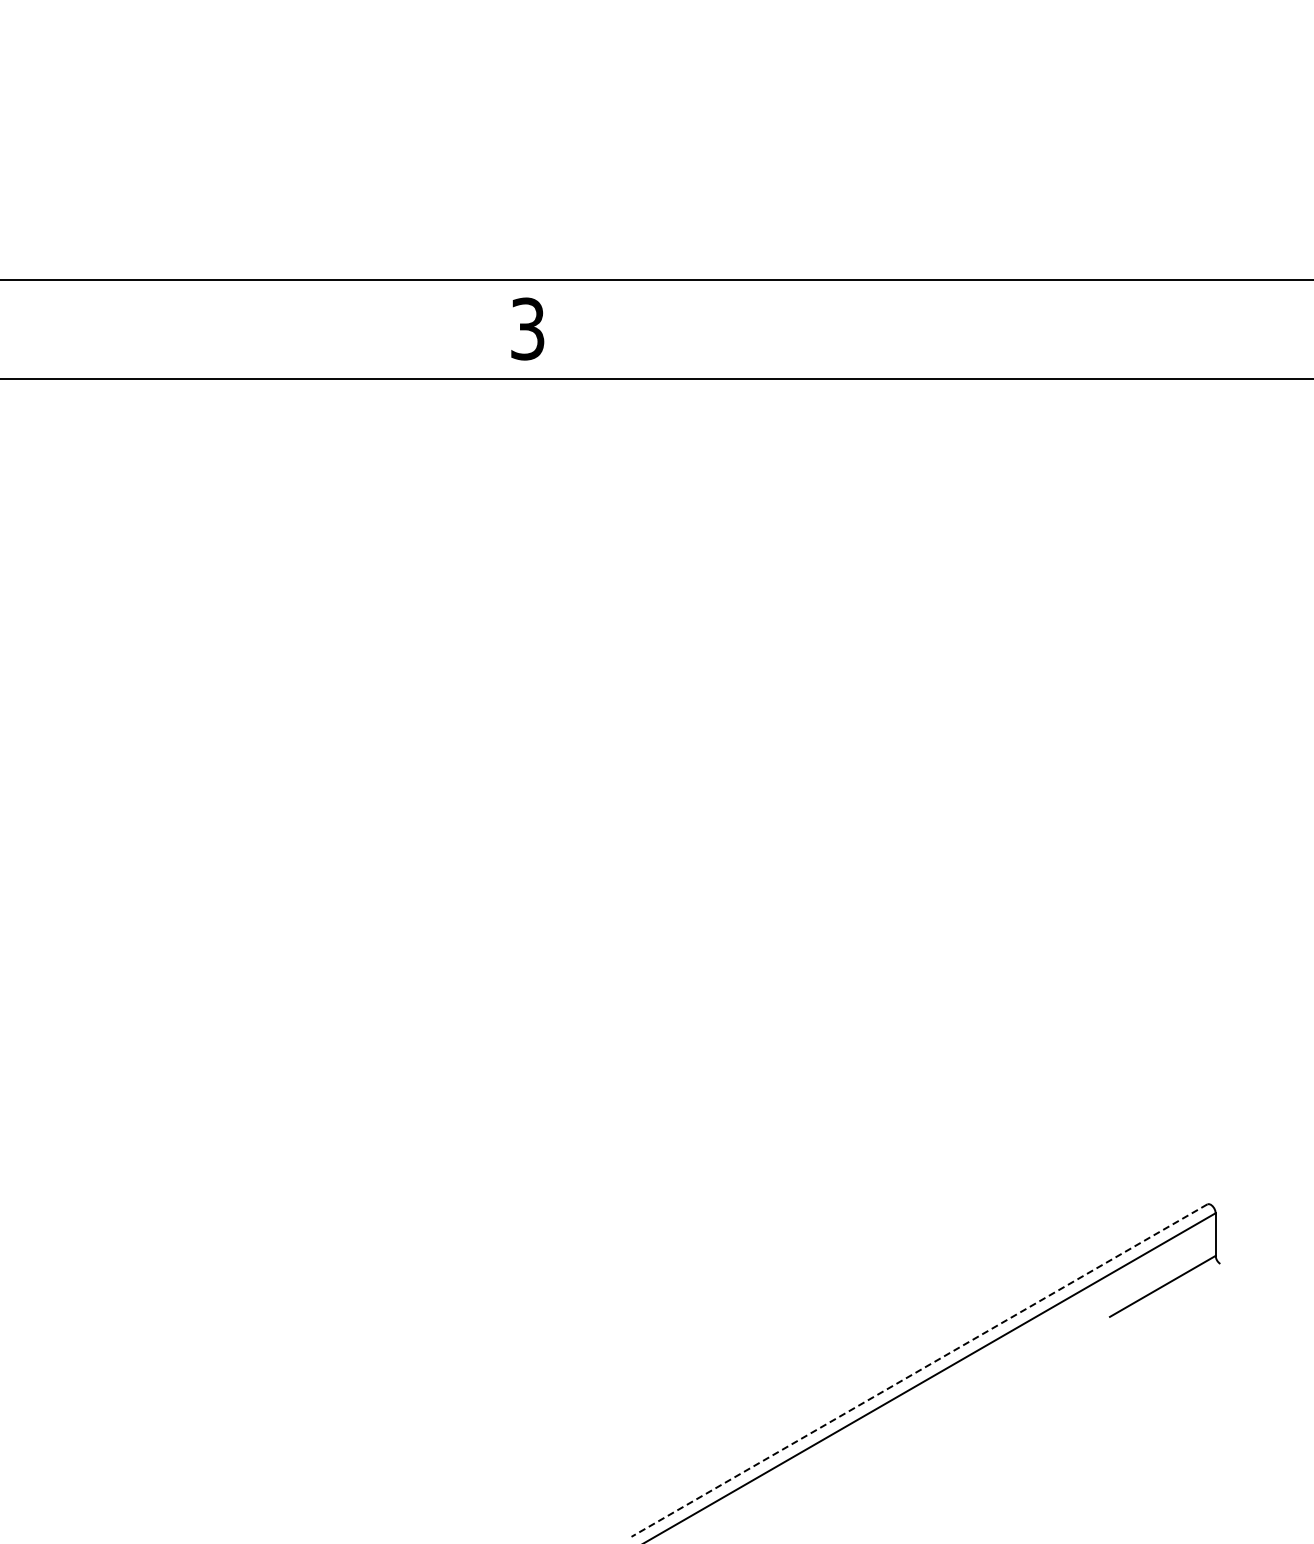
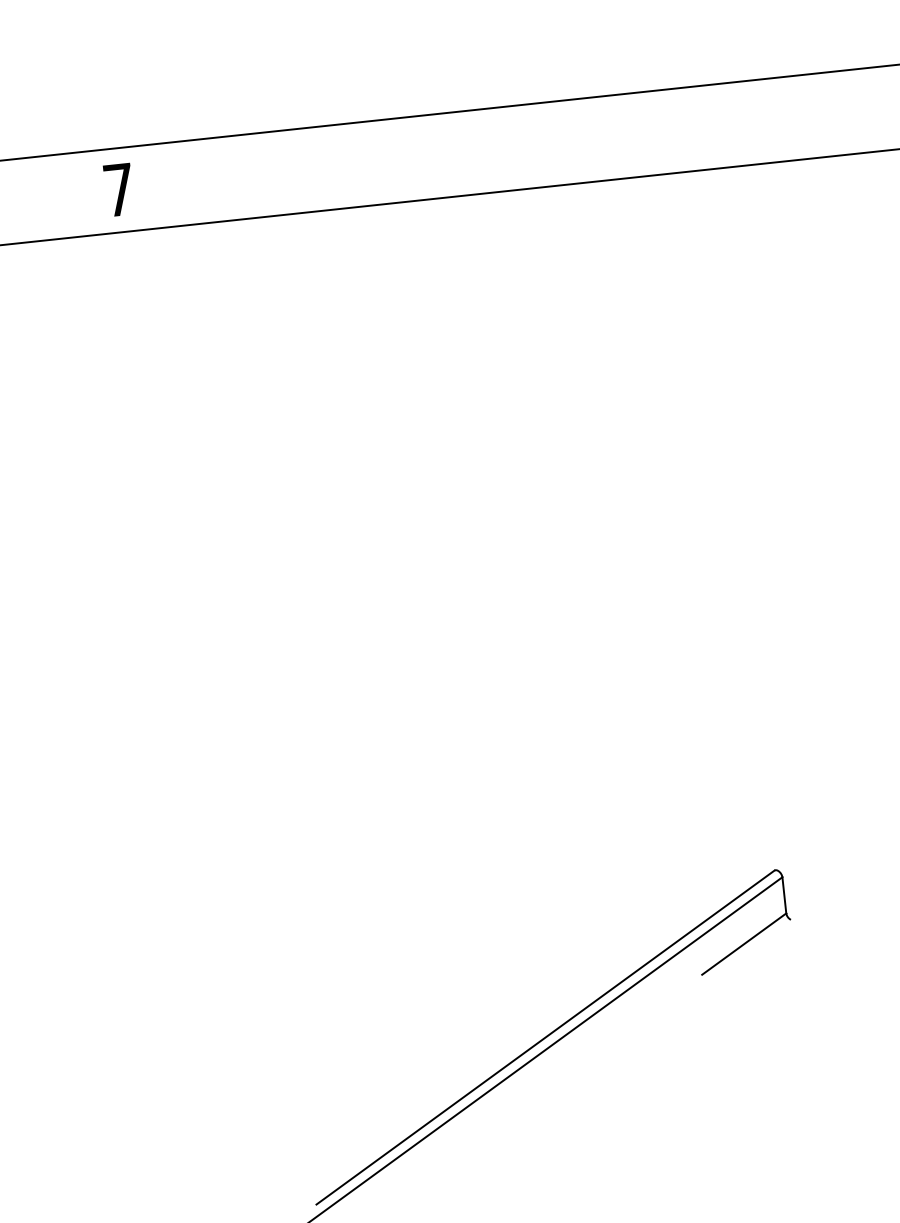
text: (527, 328) -> (118, 189), 3 -> 7
line: (919, 1370) -> (545, 1037), dashed -> solid

